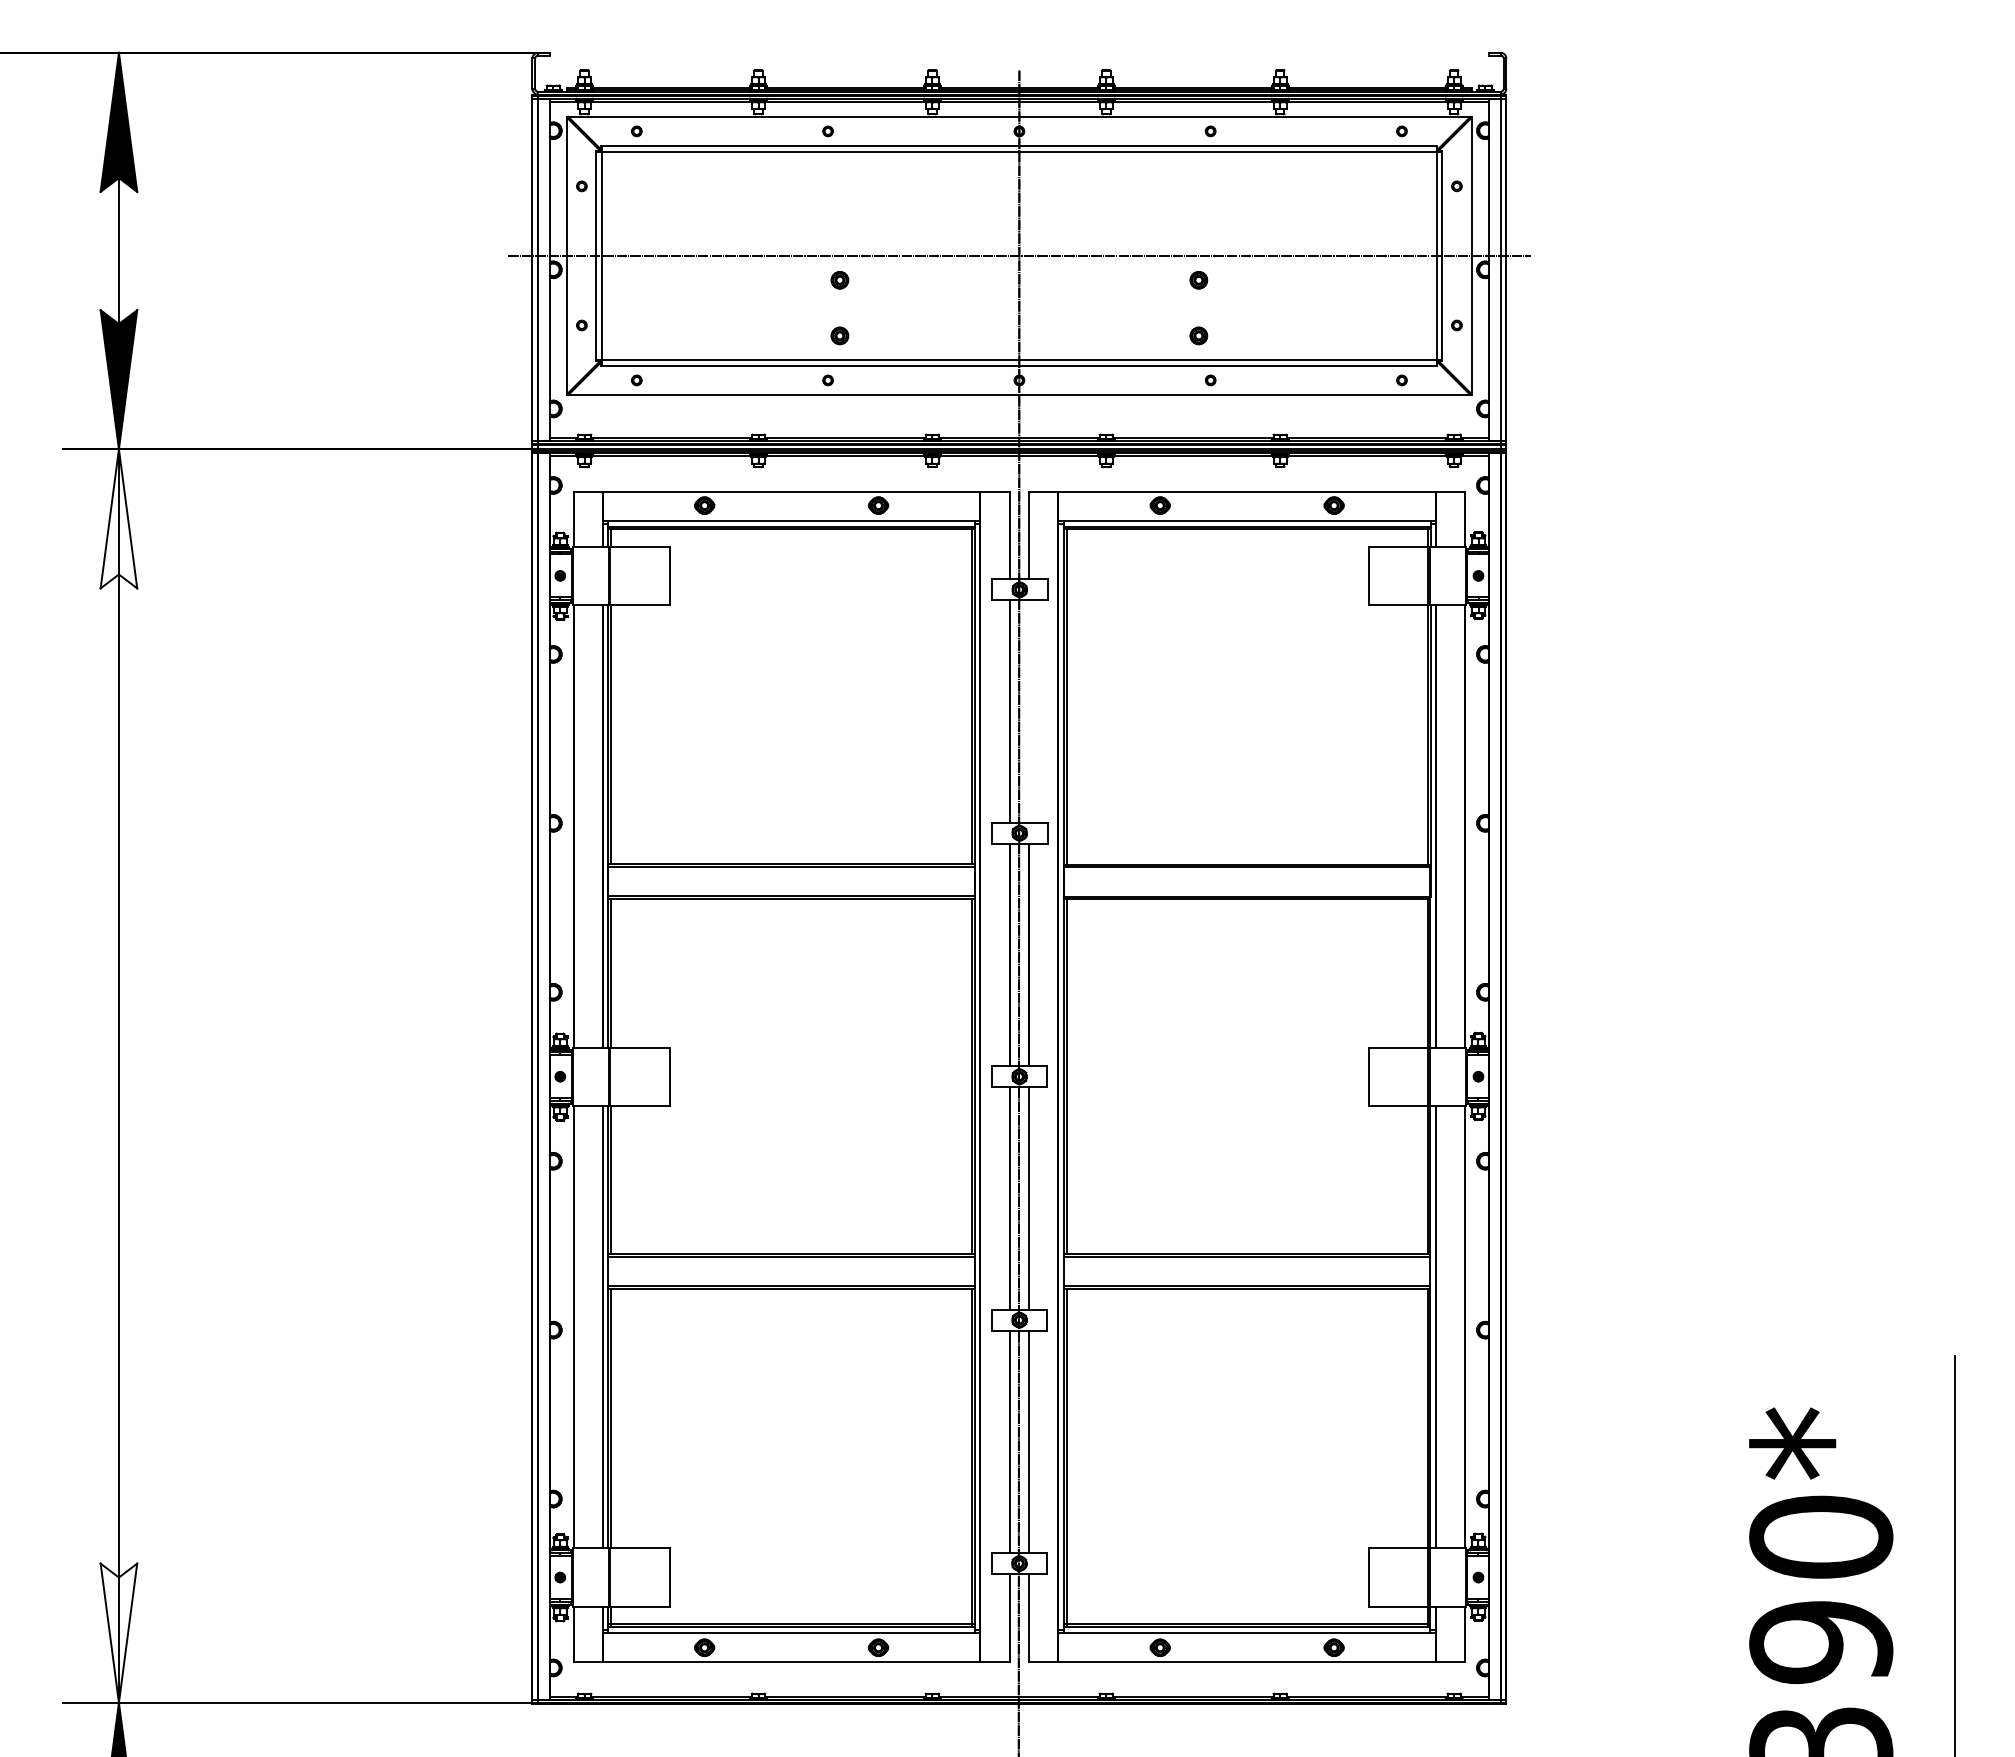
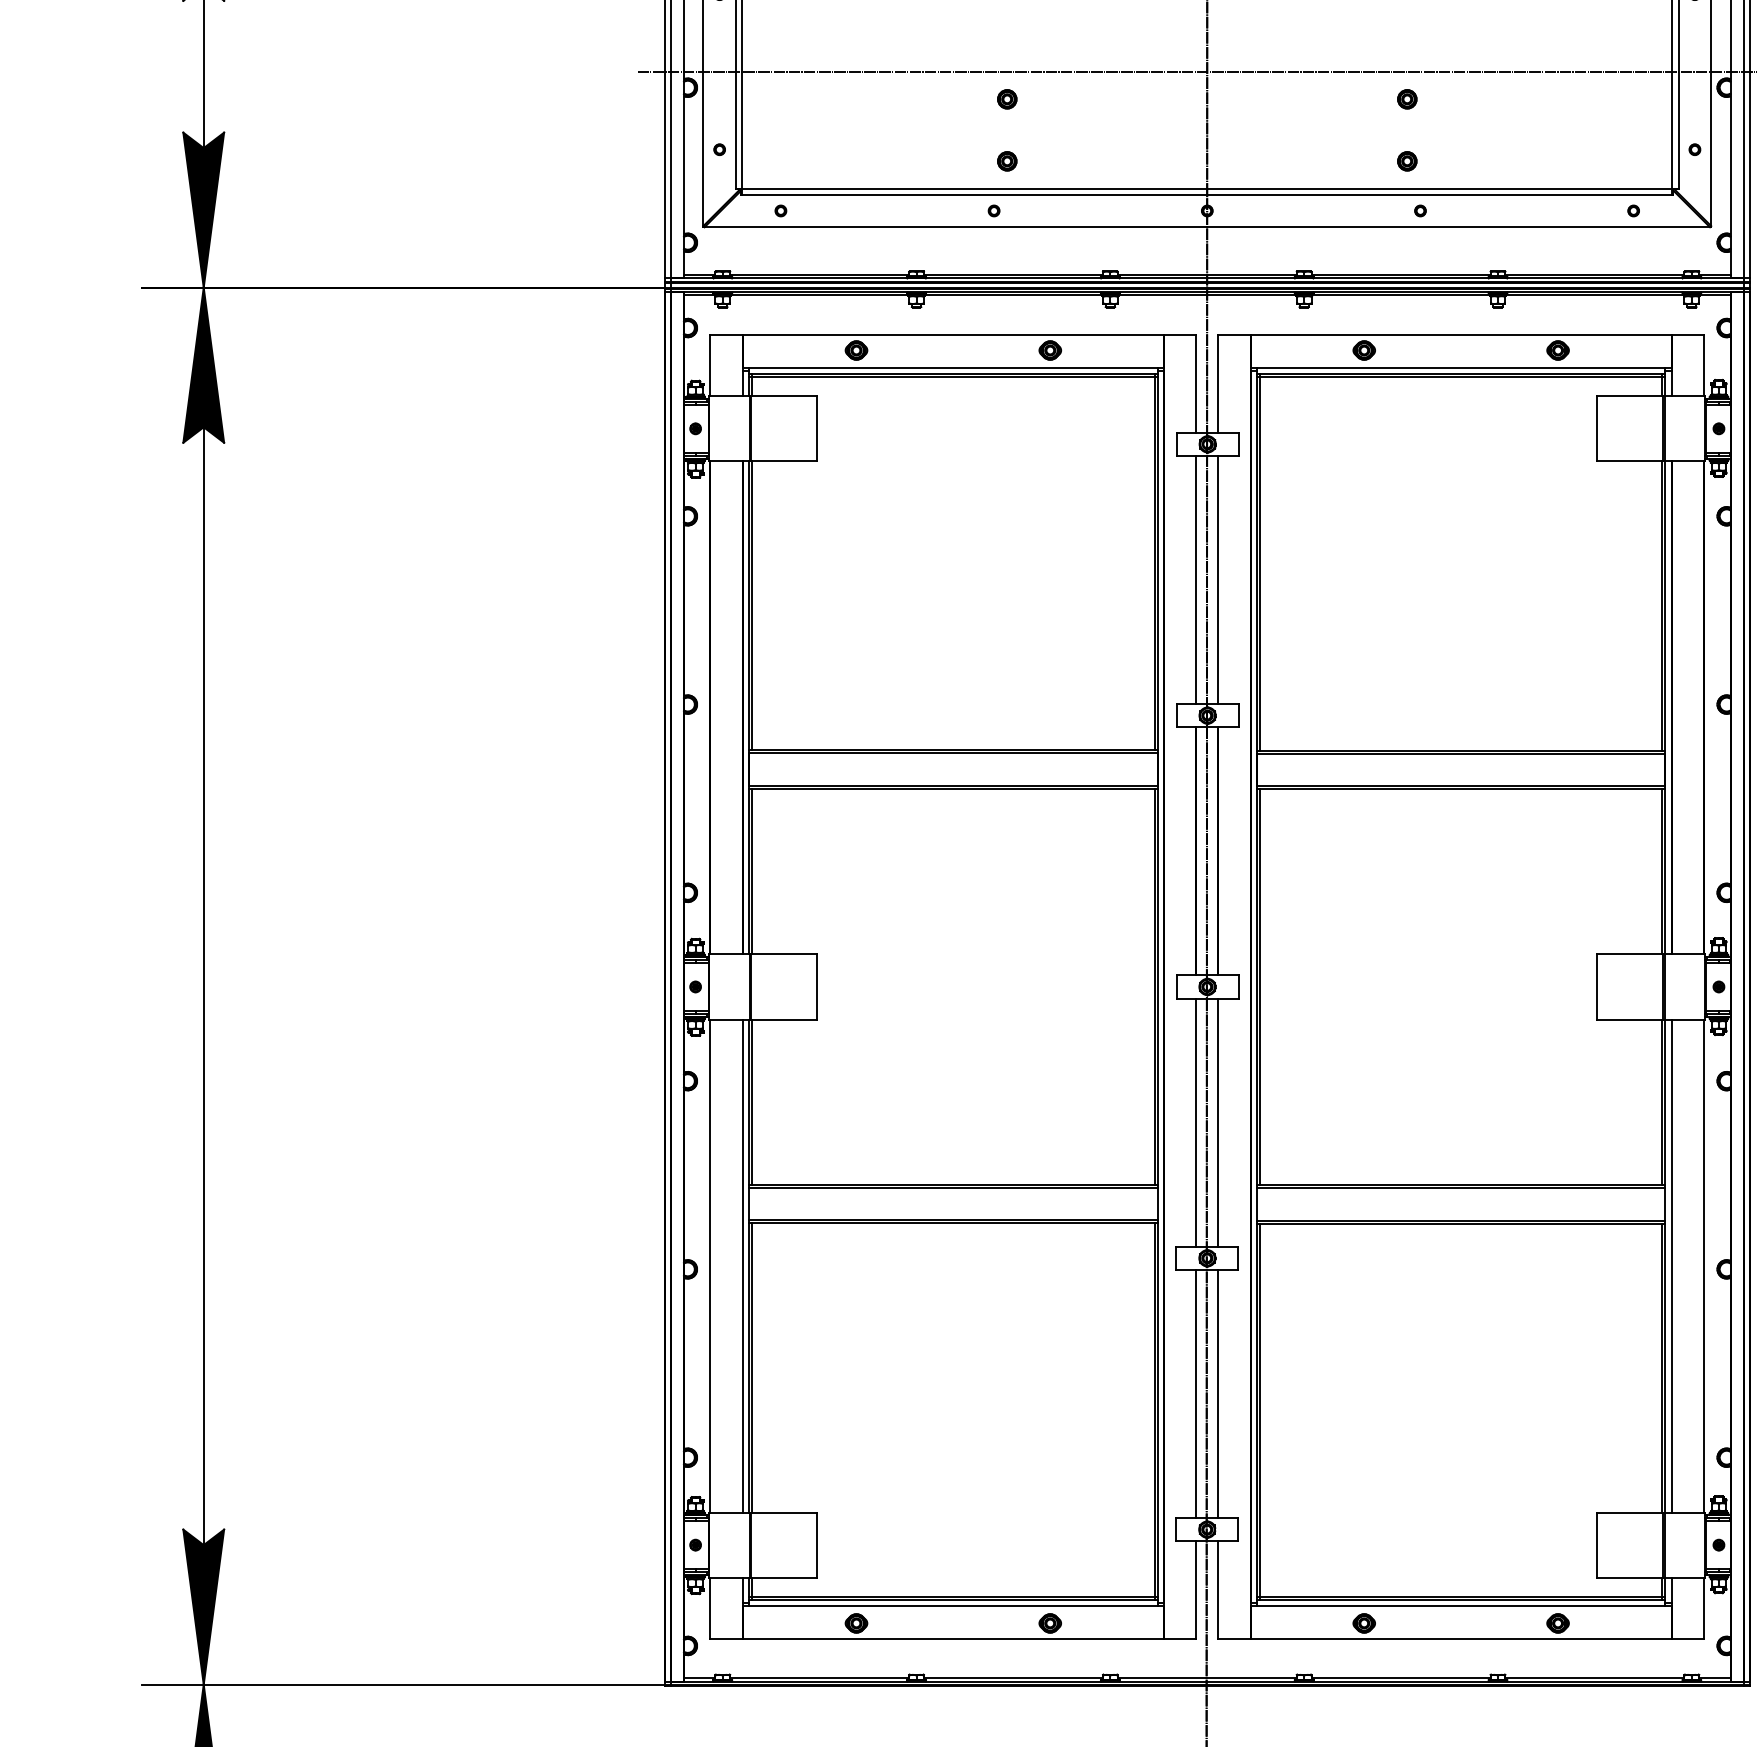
fill: (118, 518) -> (203, 364), added
line: (1029, 711) -> (1218, 579), added
fill: (118, 1632) -> (203, 1606), added

